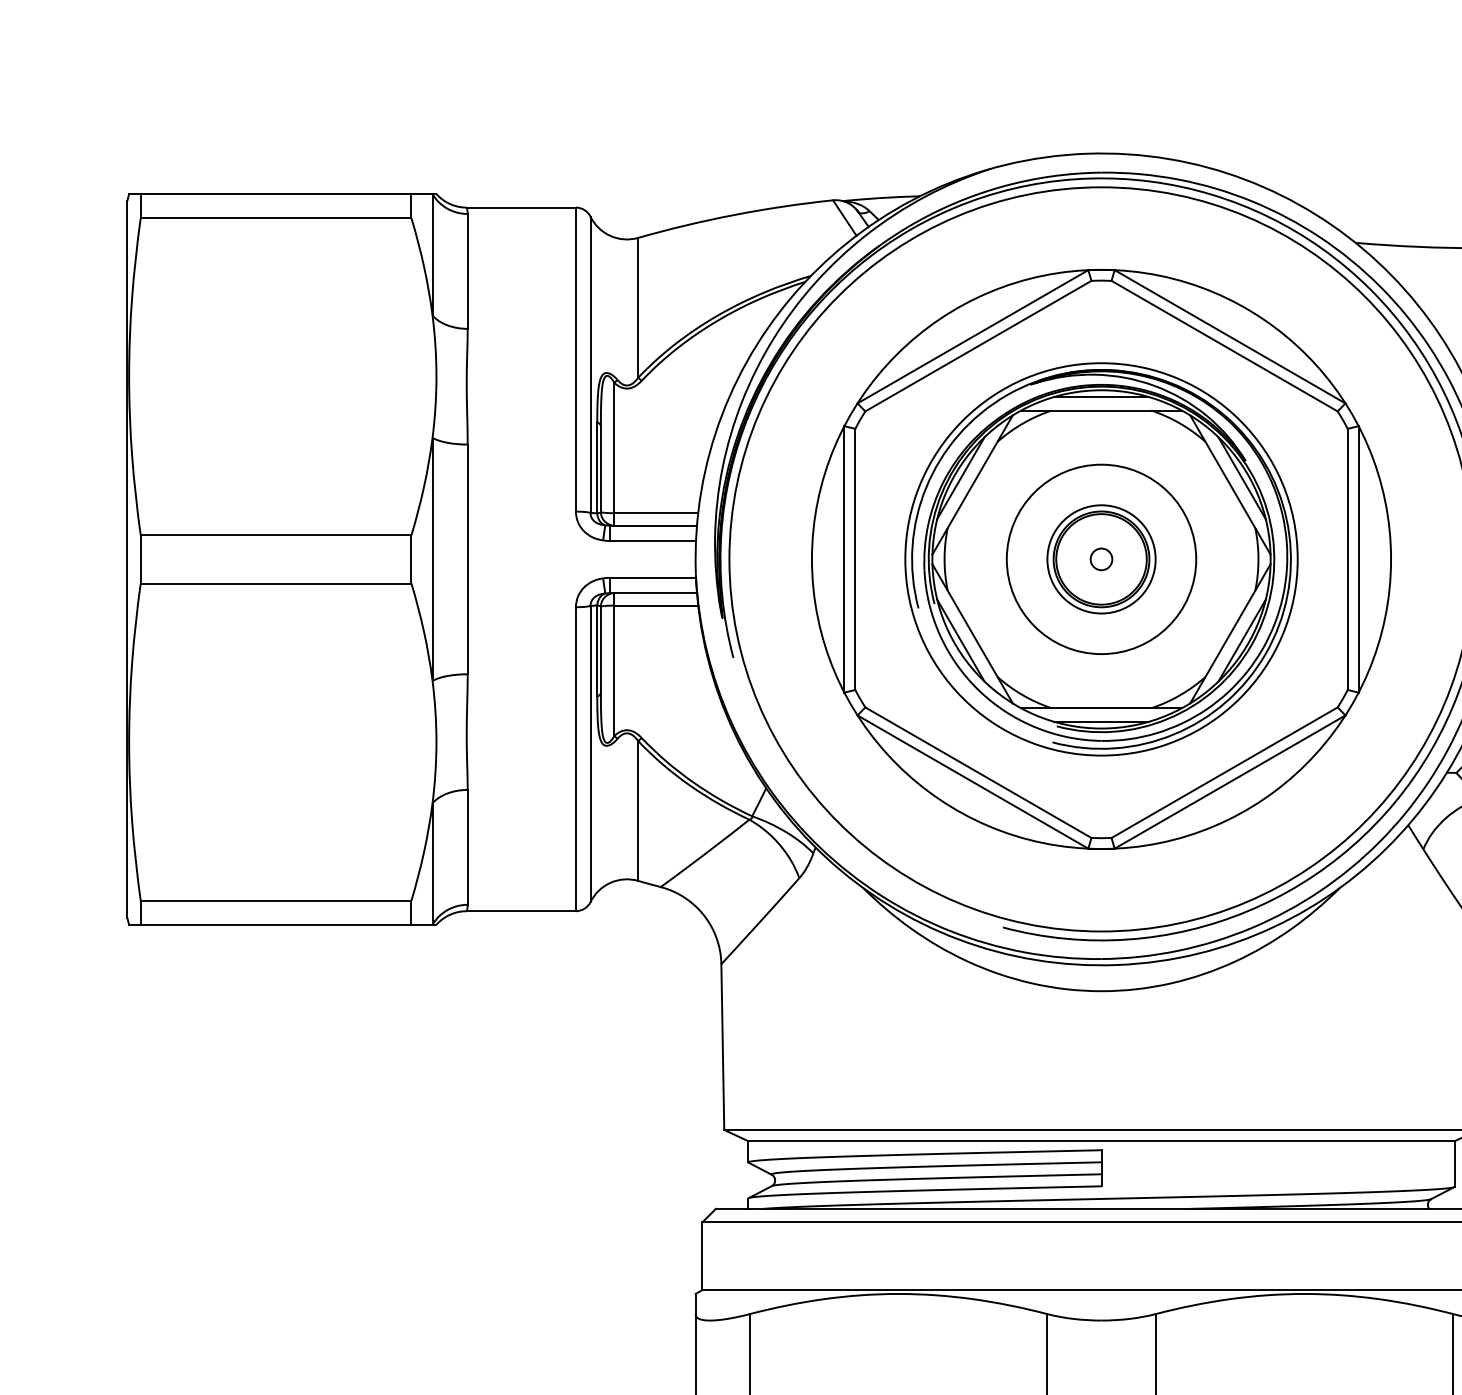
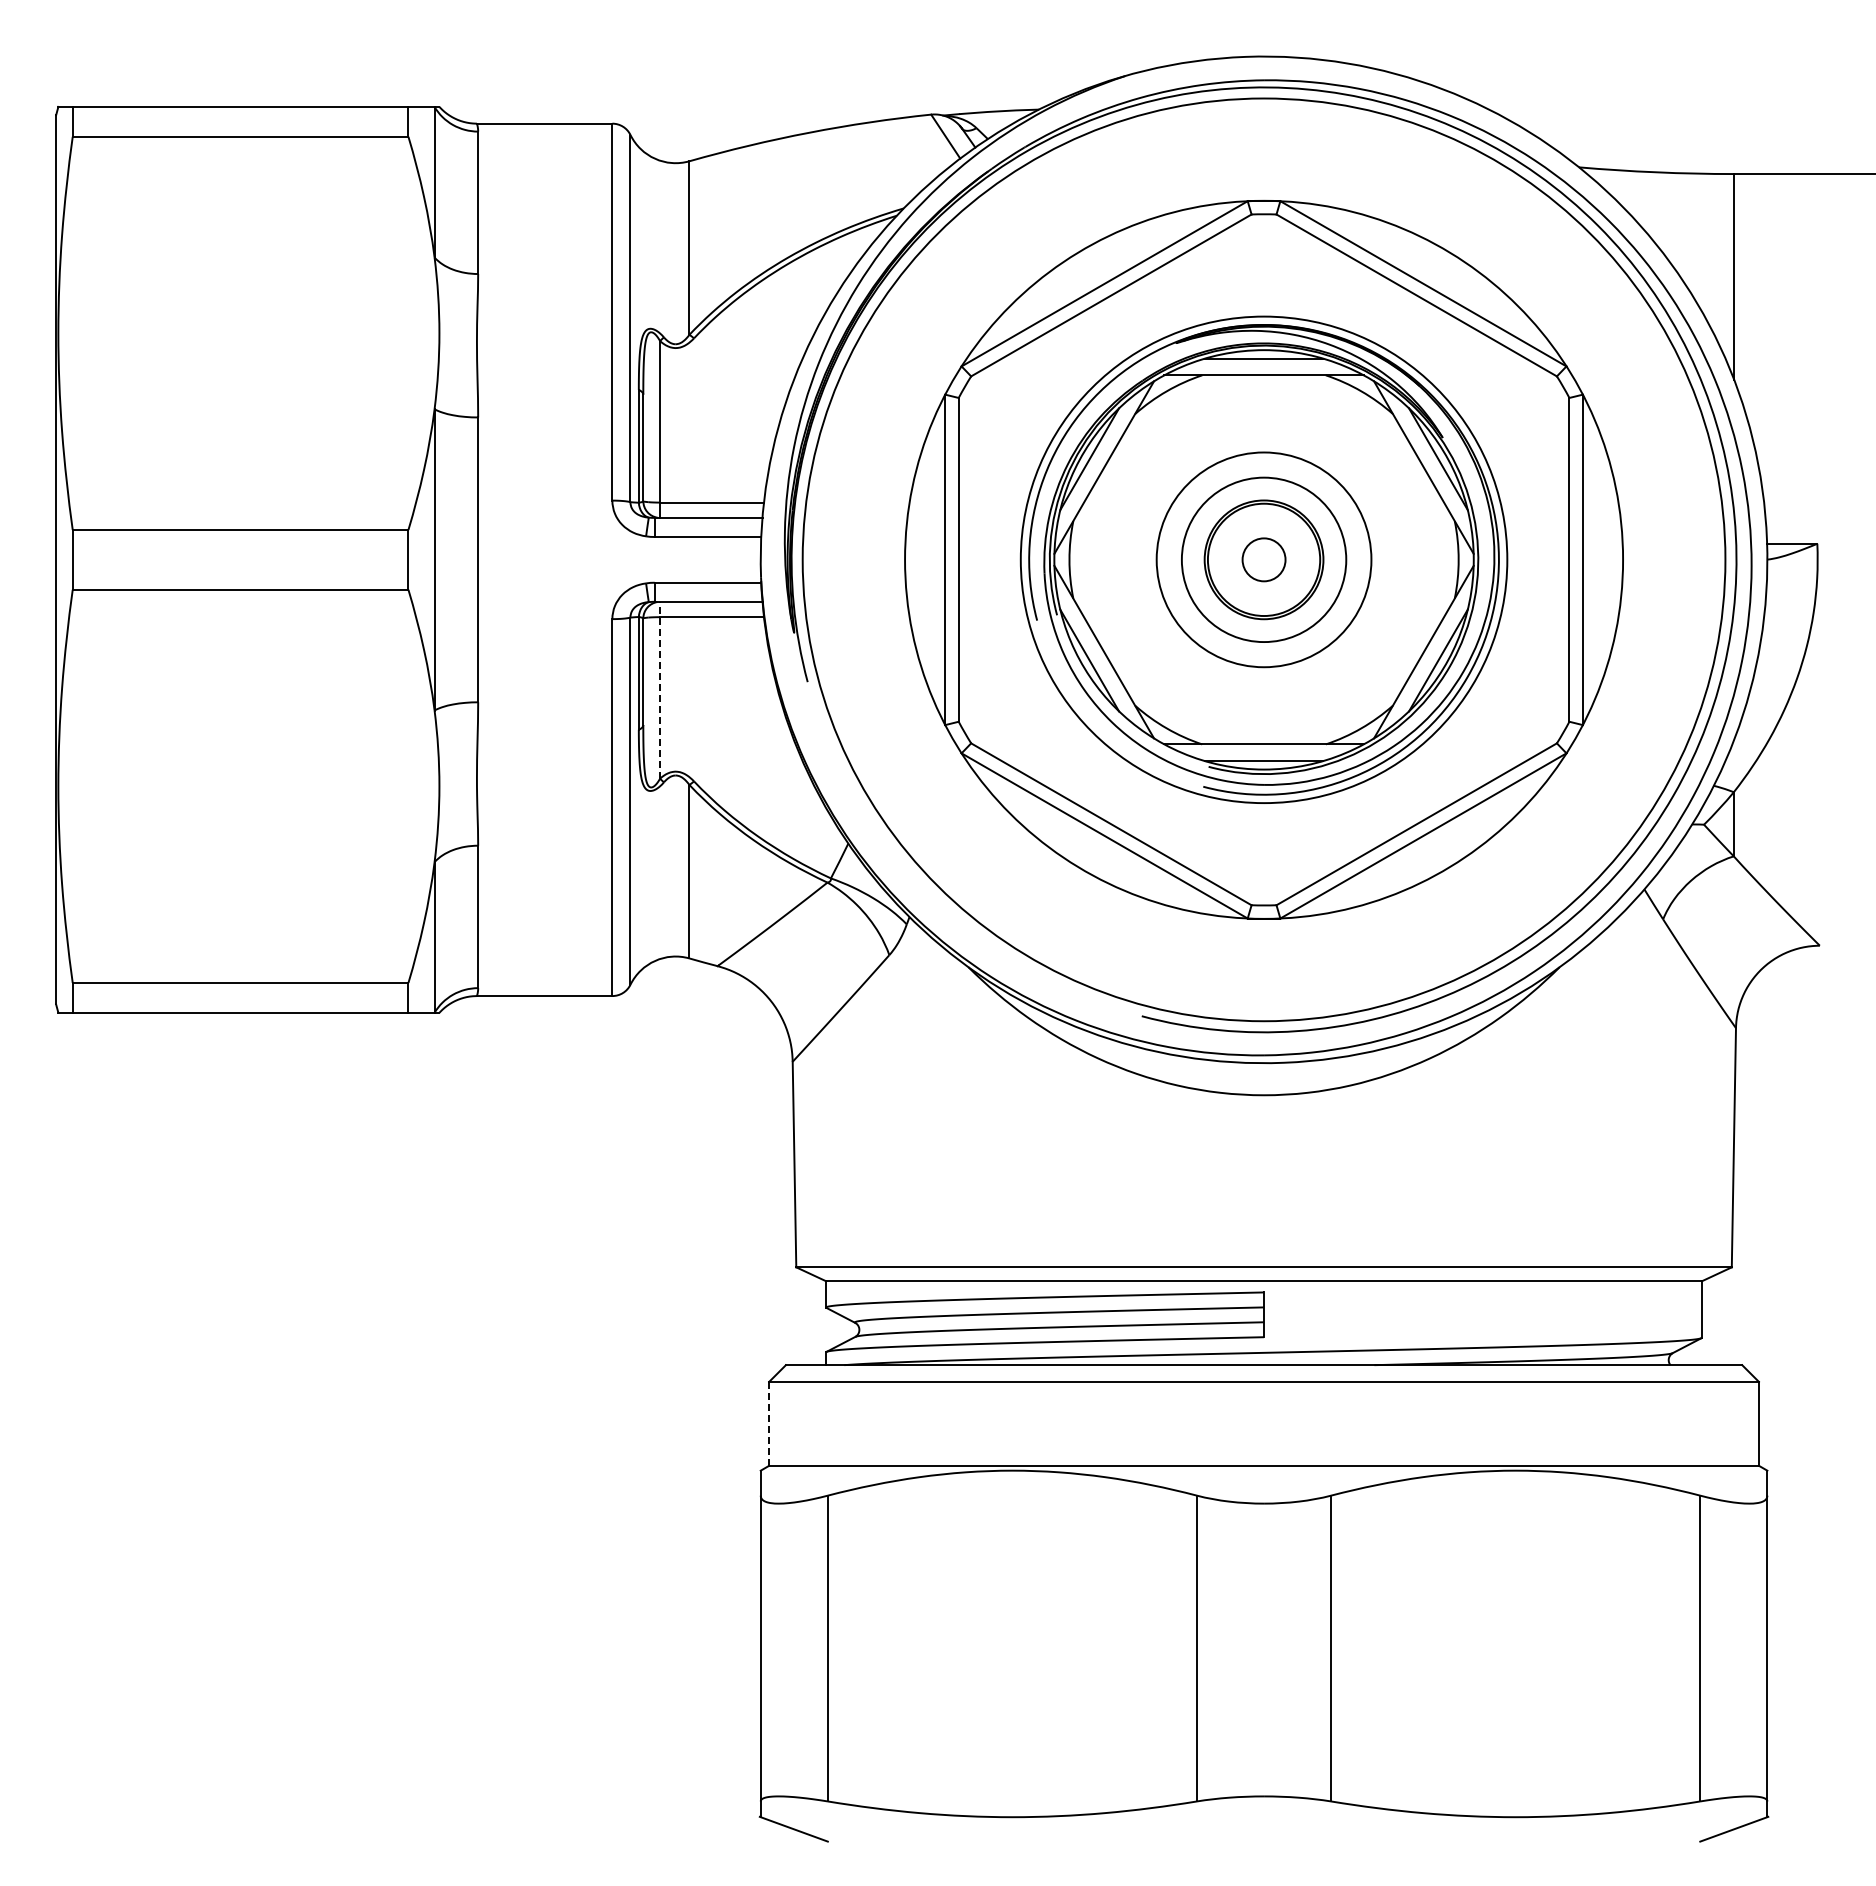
circle: (1101, 559) -> (1263, 559), size x0.7
circle: (1101, 559) -> (1263, 559), size x1.6
circle: (1101, 559) -> (1263, 559), size x1.6
line: (614, 663) -> (660, 689), solid -> dashed
line: (702, 1255) -> (769, 1423), solid -> dashed

